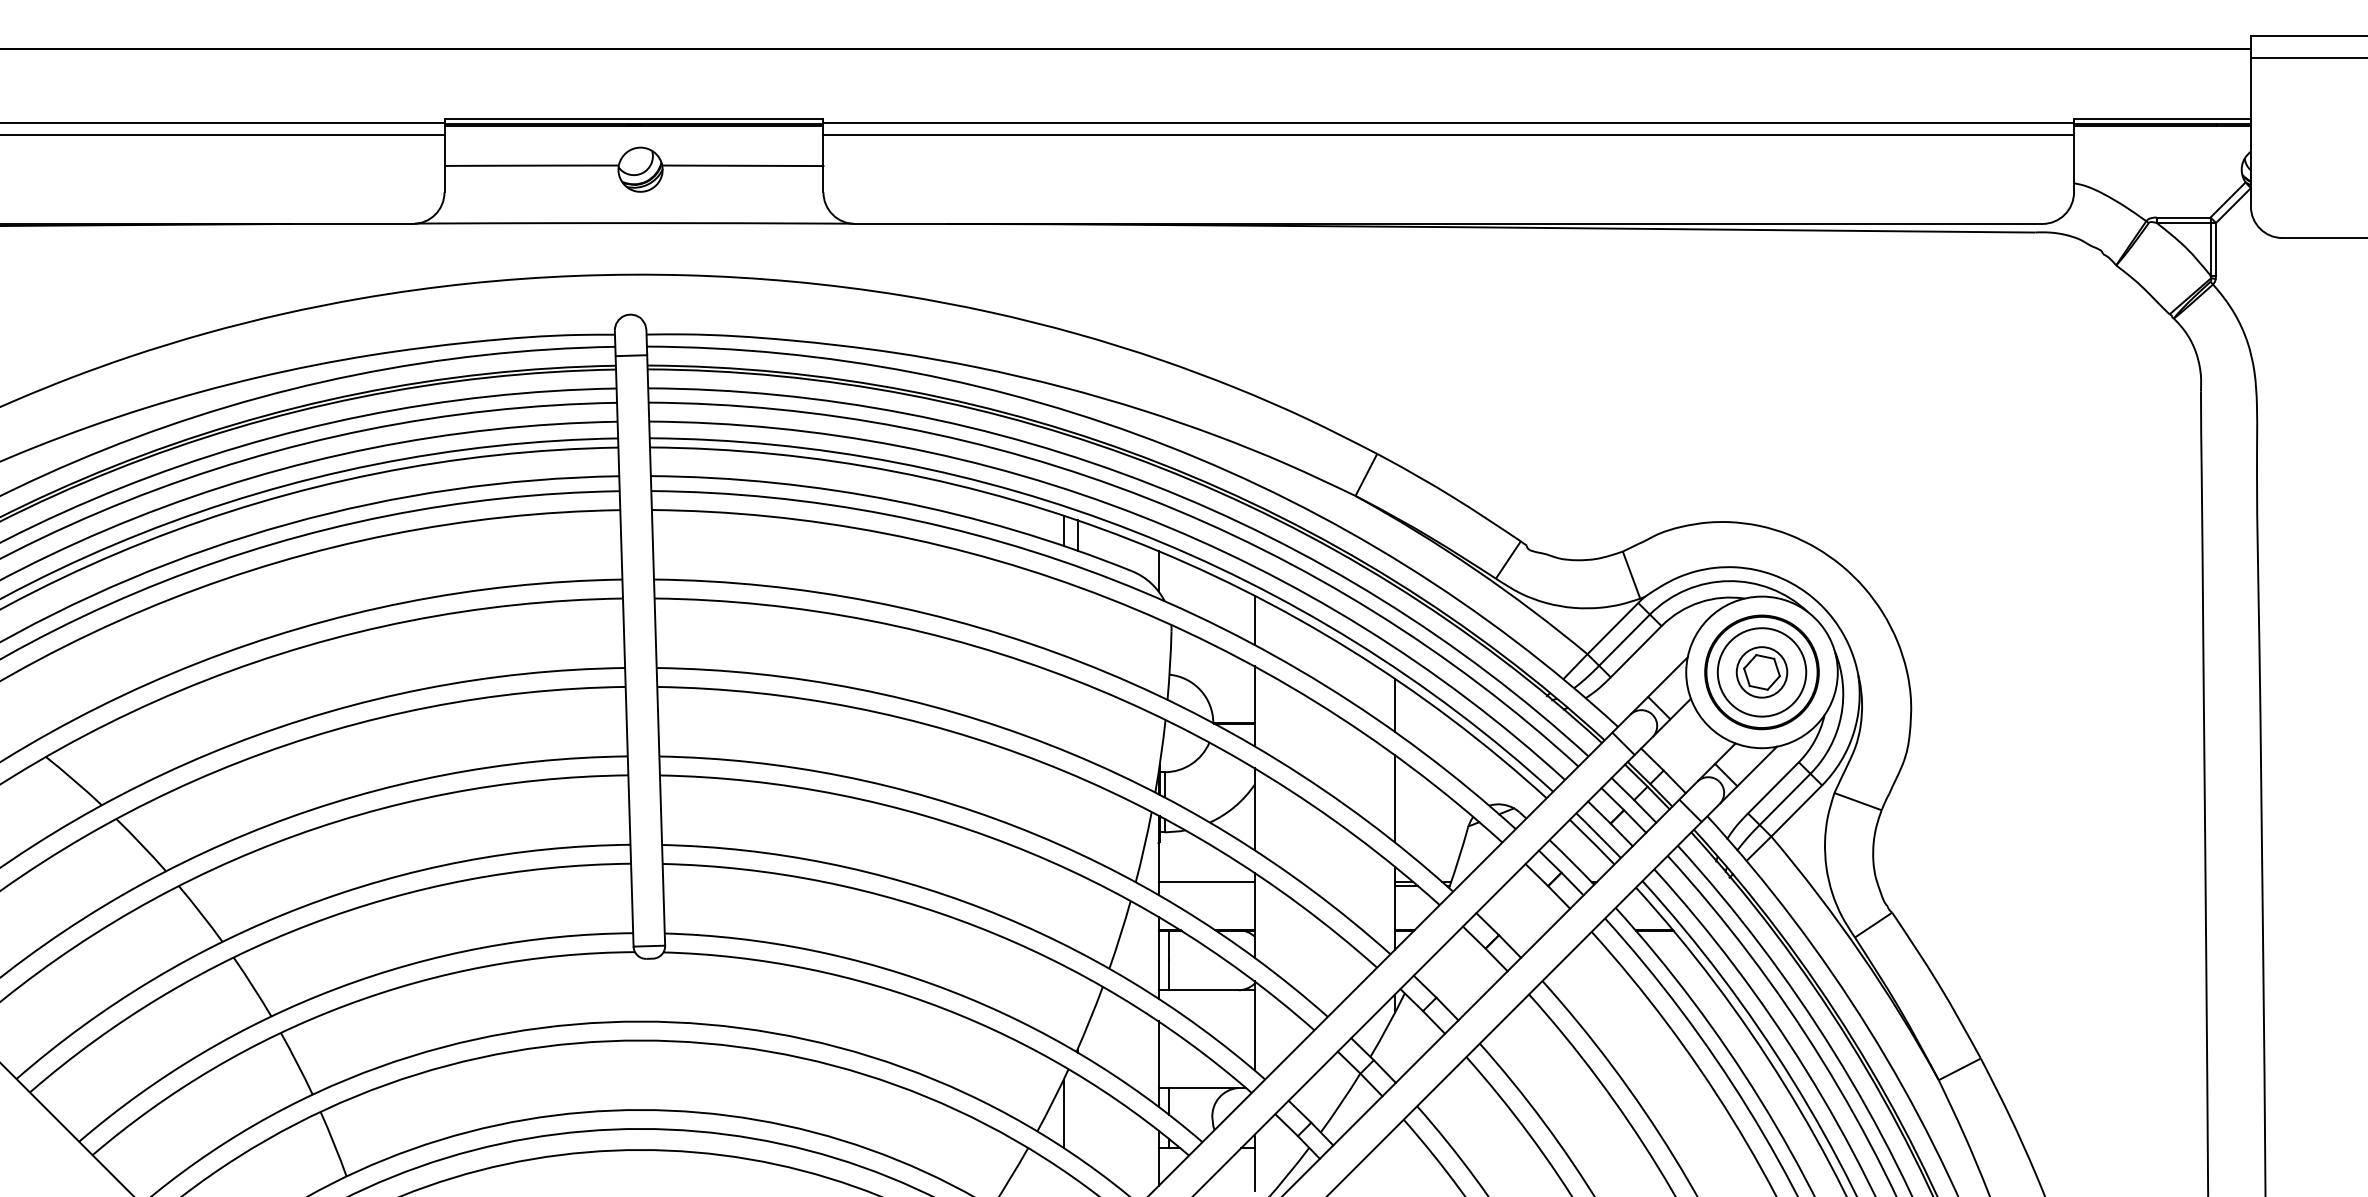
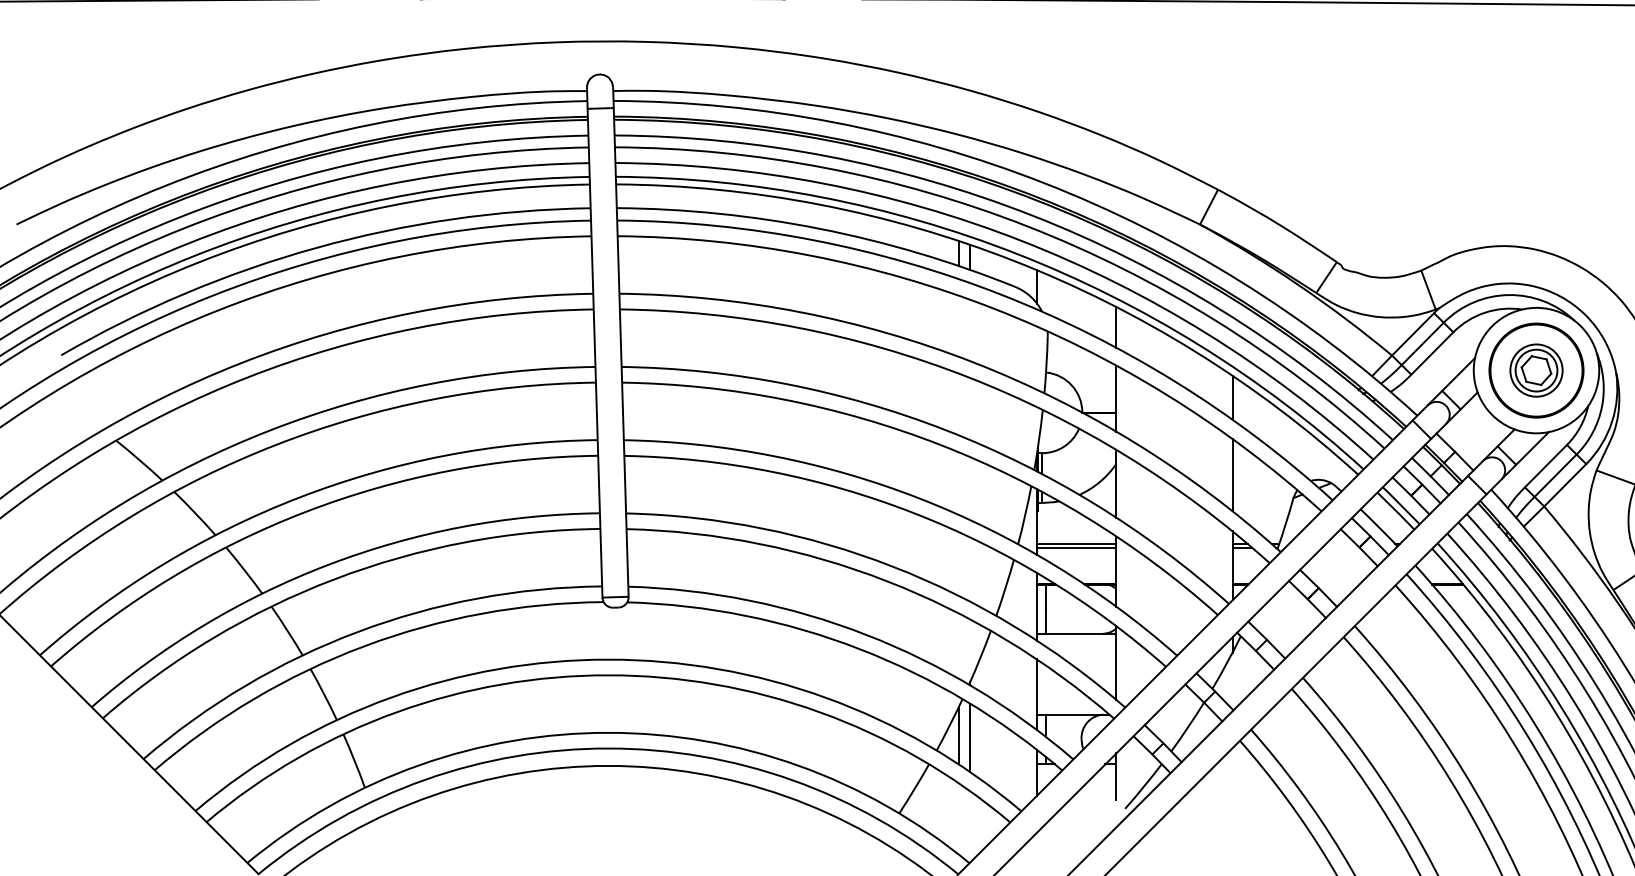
circle: (1761, 671) -> (1536, 369), size x0.71
line: (1206, 886) -> (1076, 547), added
line: (1077, 1115) -> (969, 737), added

